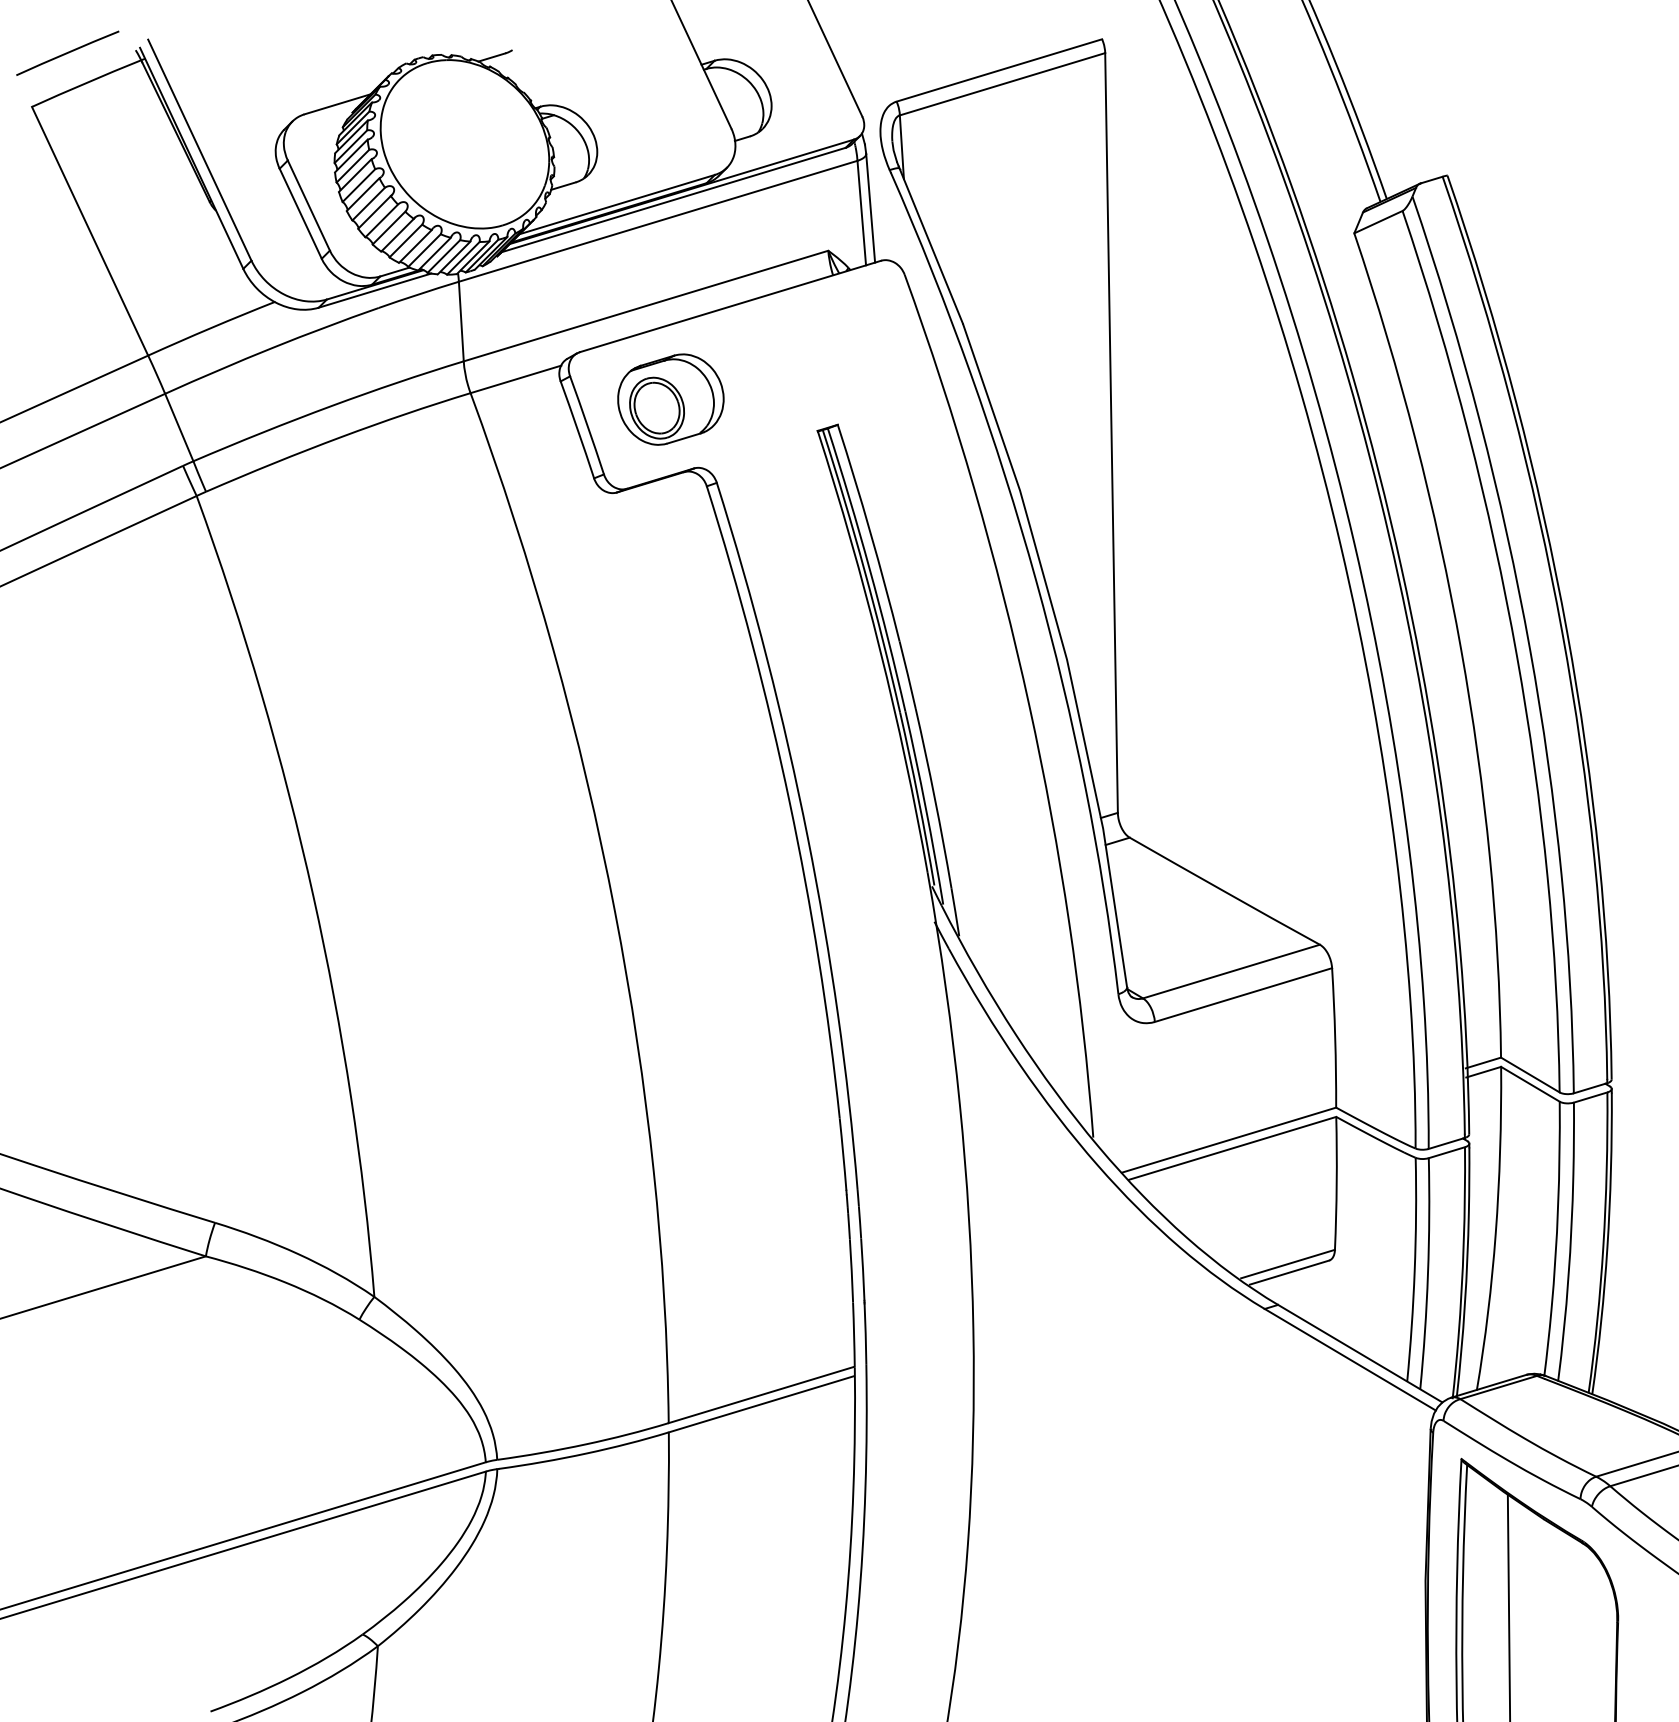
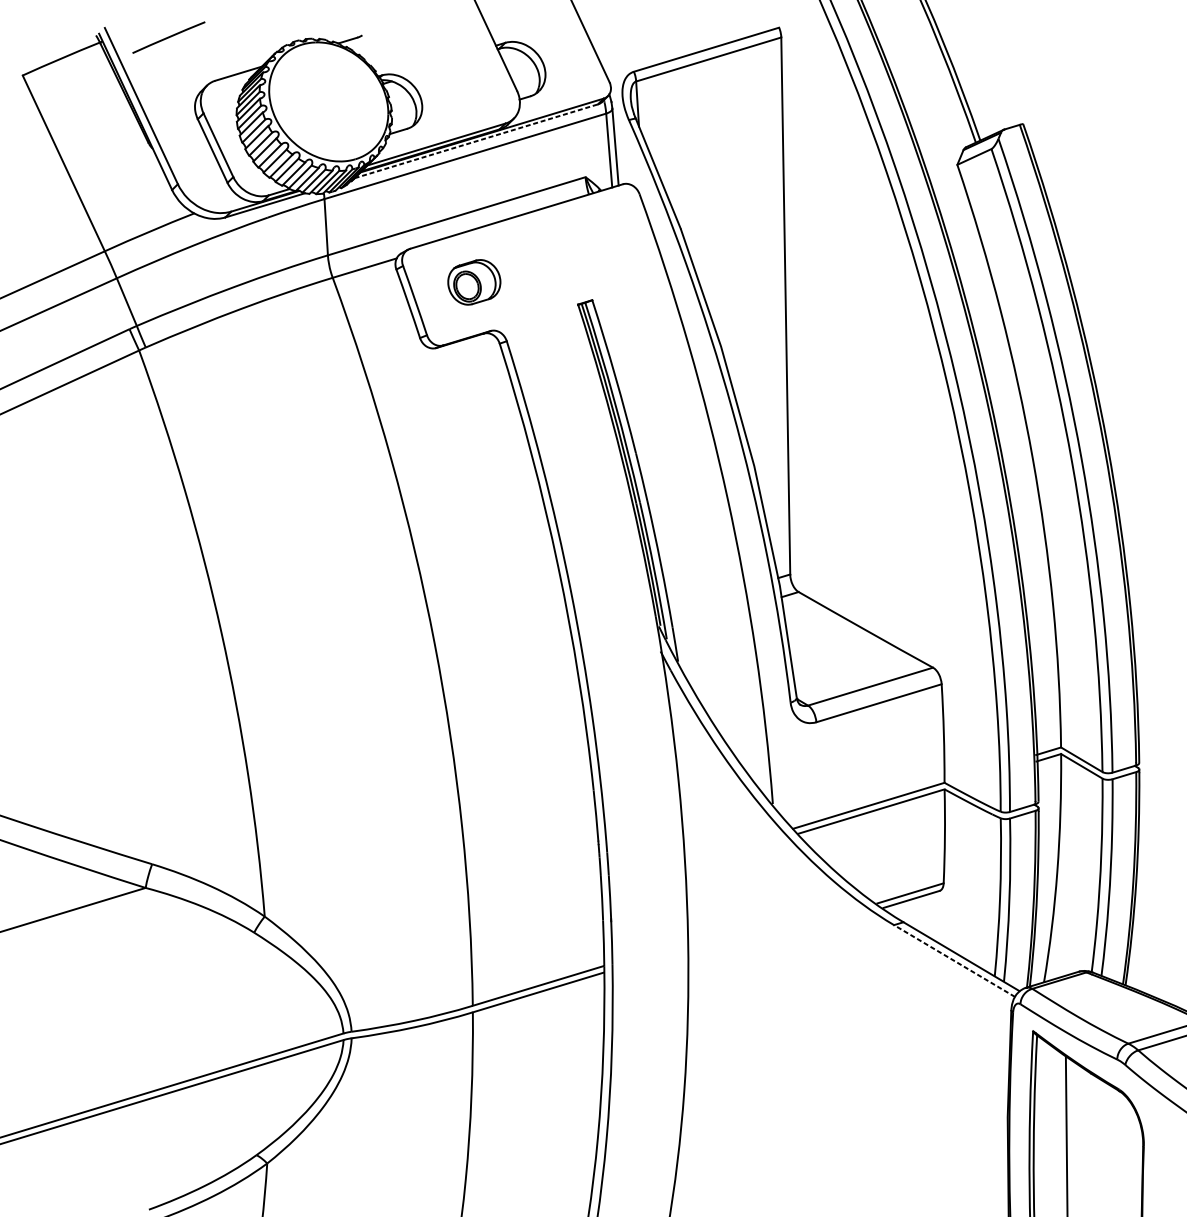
line: (67, 52) -> (168, 37), moved
line: (673, 200) -> (476, 141), solid -> dashed
part: (670, 399) -> (474, 282), size x0.7
line: (1350, 1359) -> (954, 960), solid -> dashed

